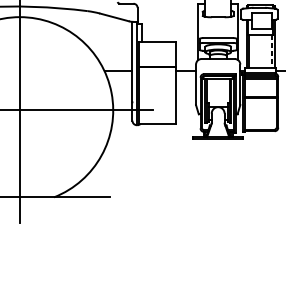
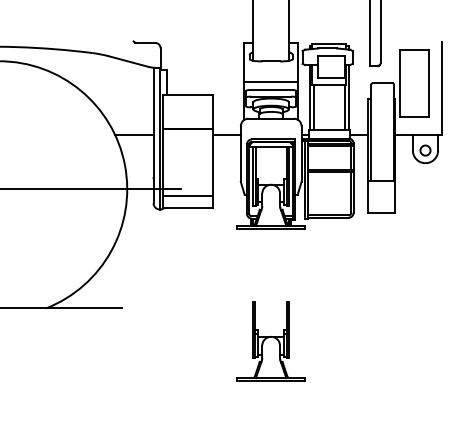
line: (218, 32) -> (271, 82), added
line: (271, 51) -> (344, 108), dashed -> solid
line: (157, 115) -> (187, 195), added
part: (217, 221) -> (270, 341), added

